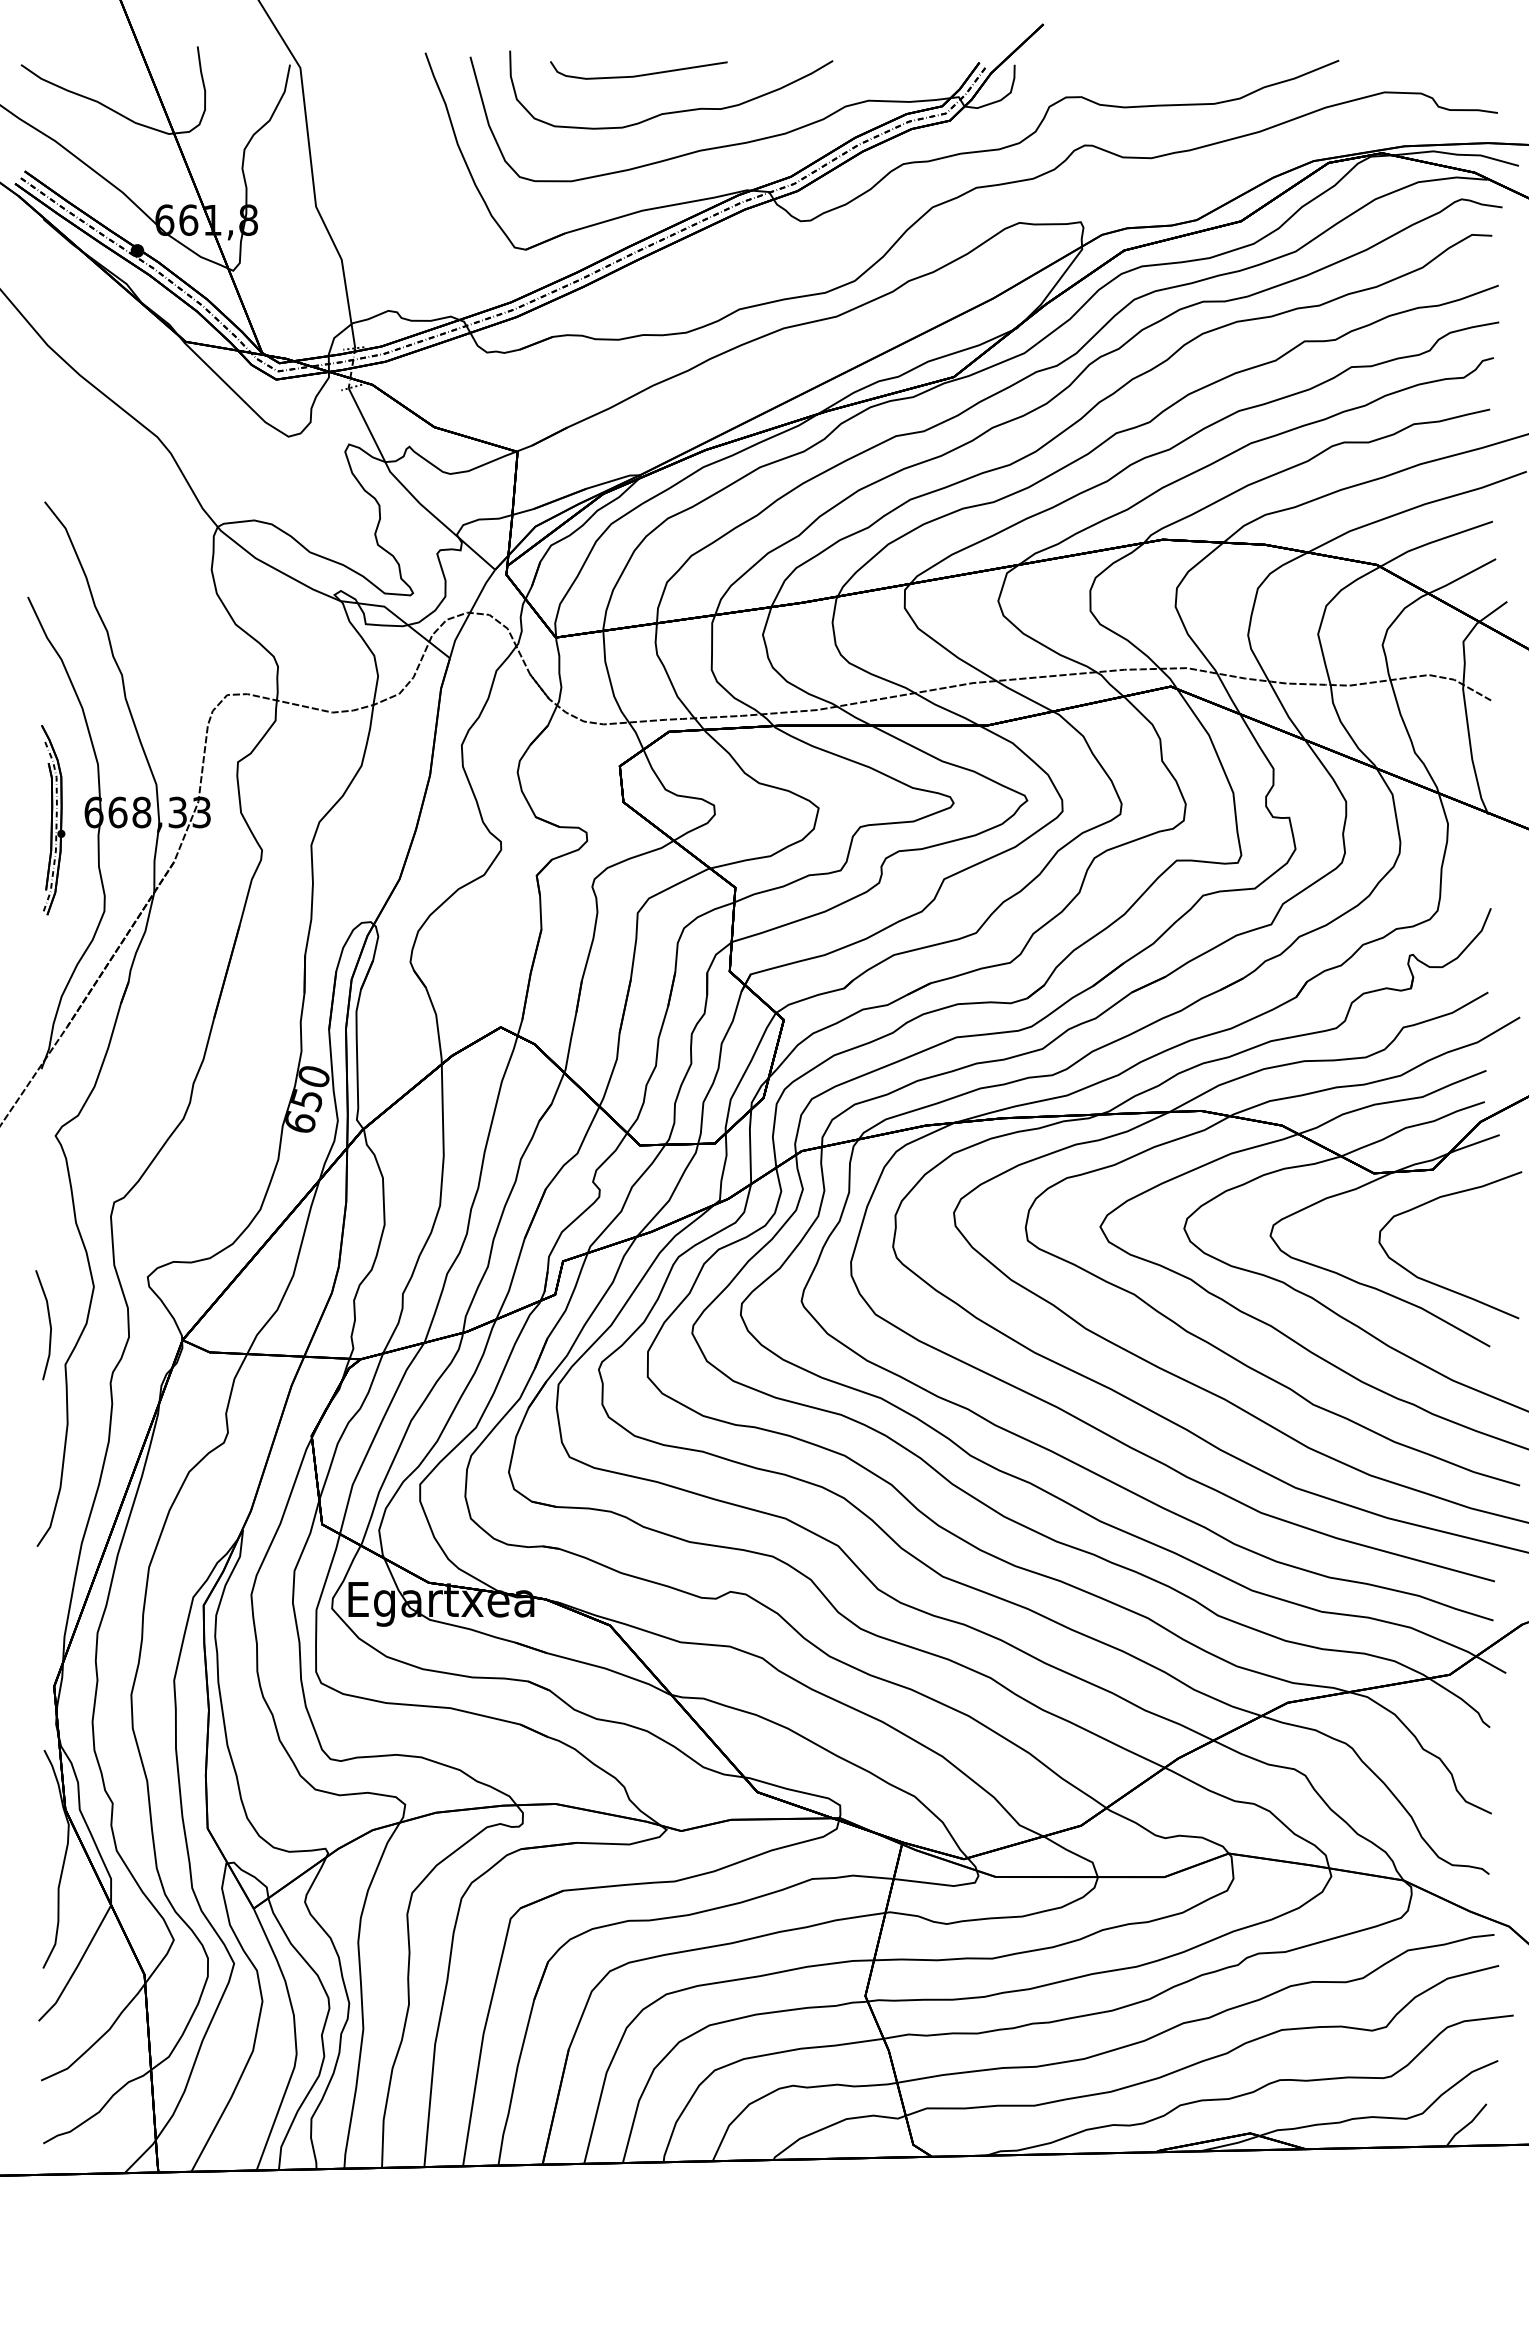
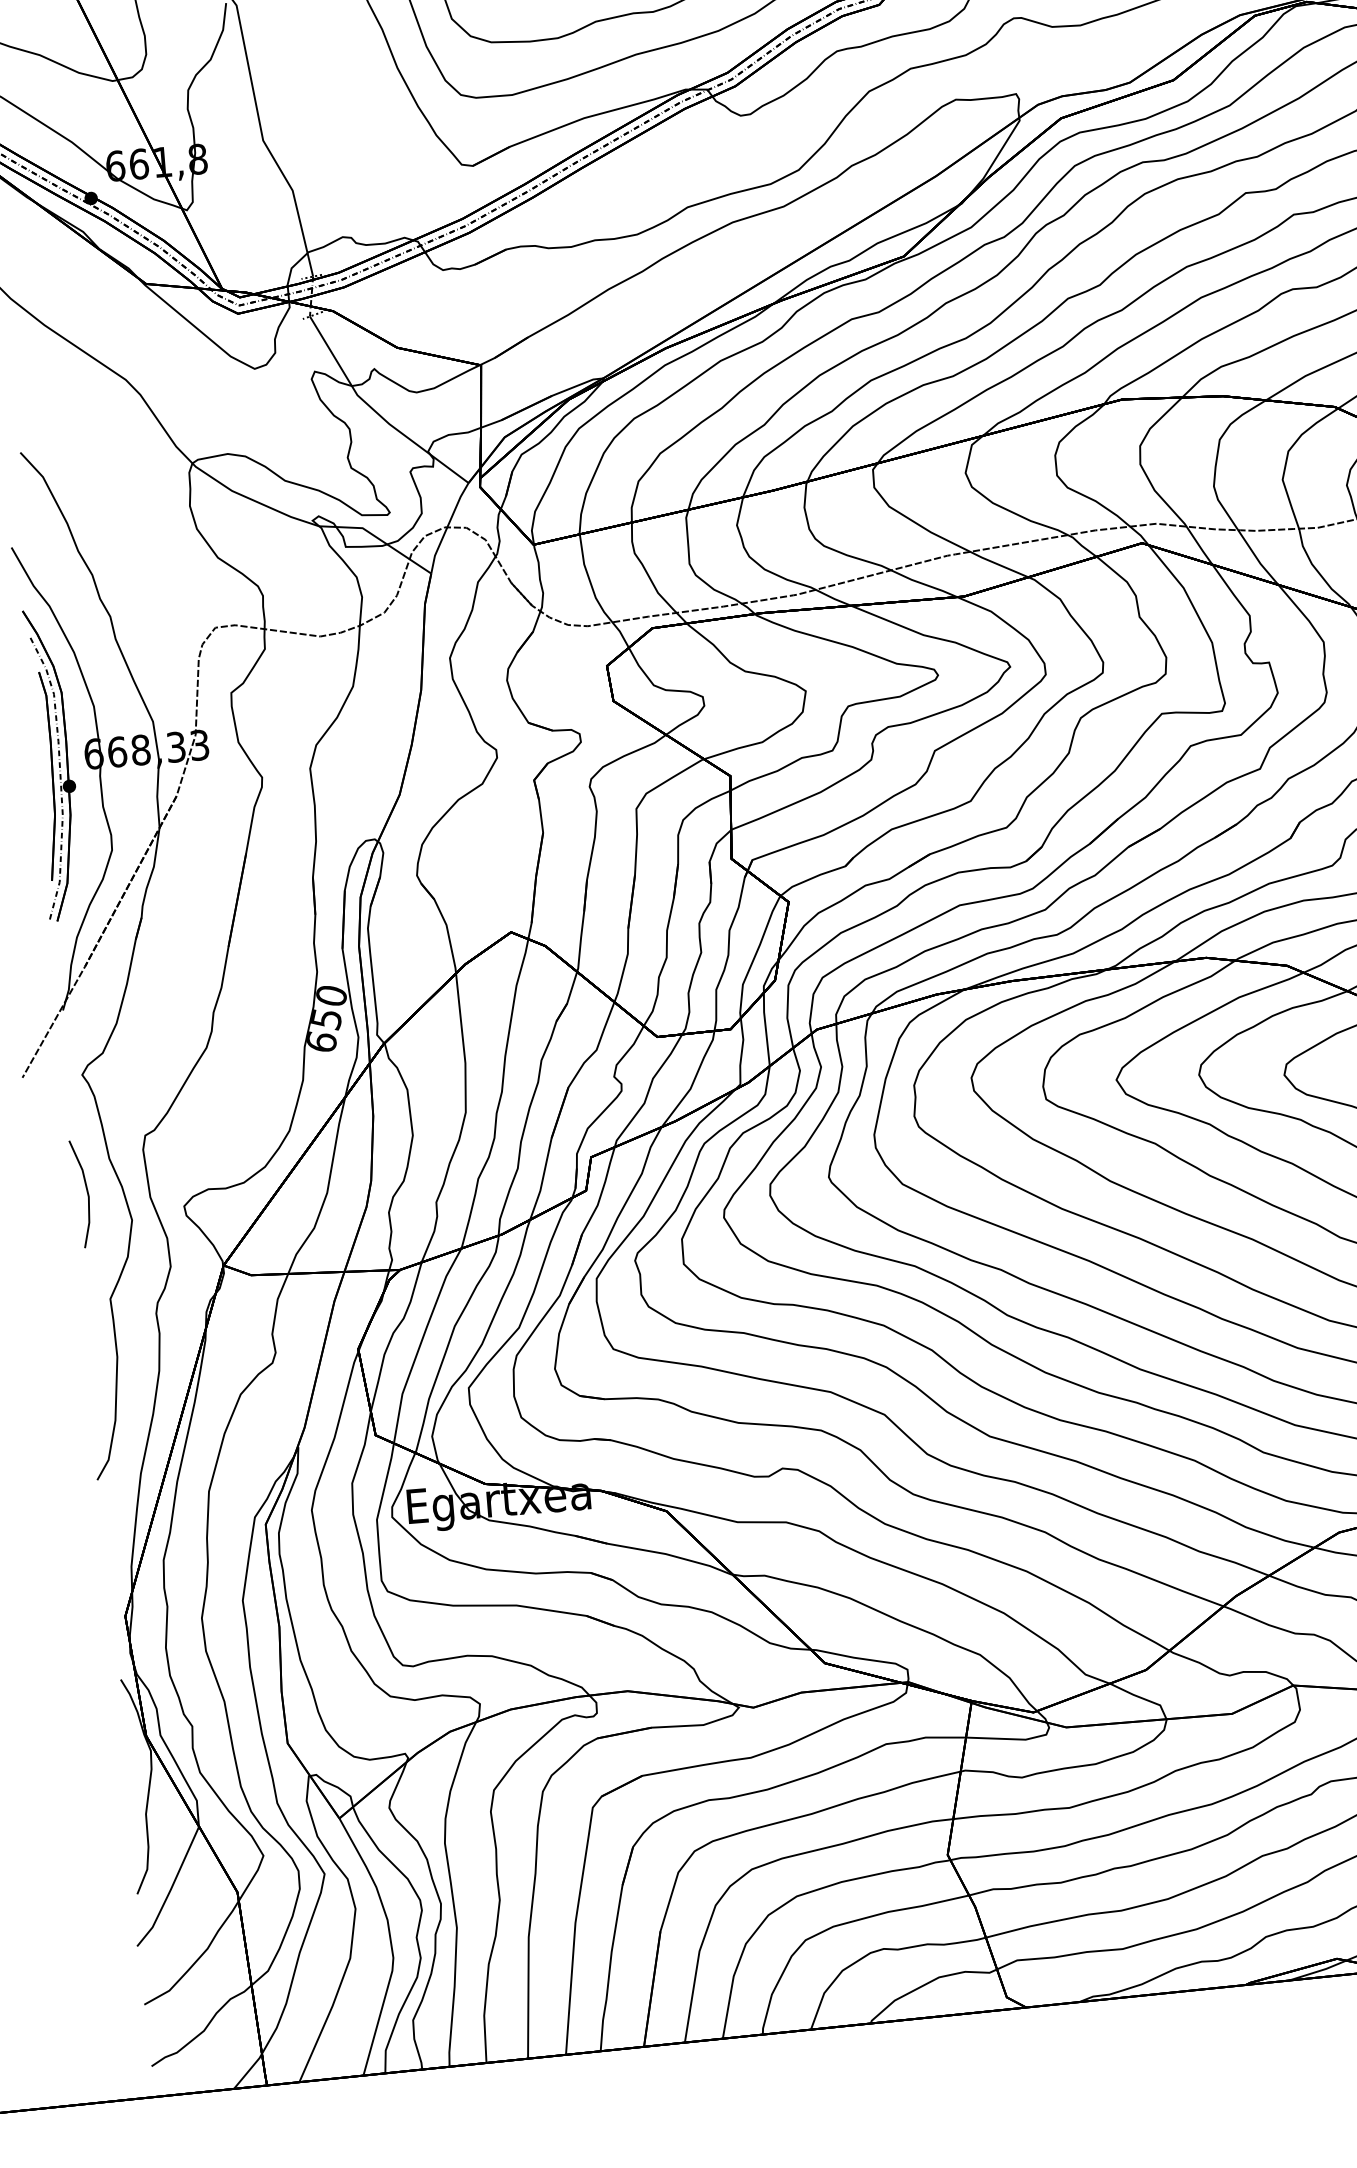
part: (53, 819) -> (54, 764), size x1.67
line: (49, 1325) -> (86, 1193), moved

